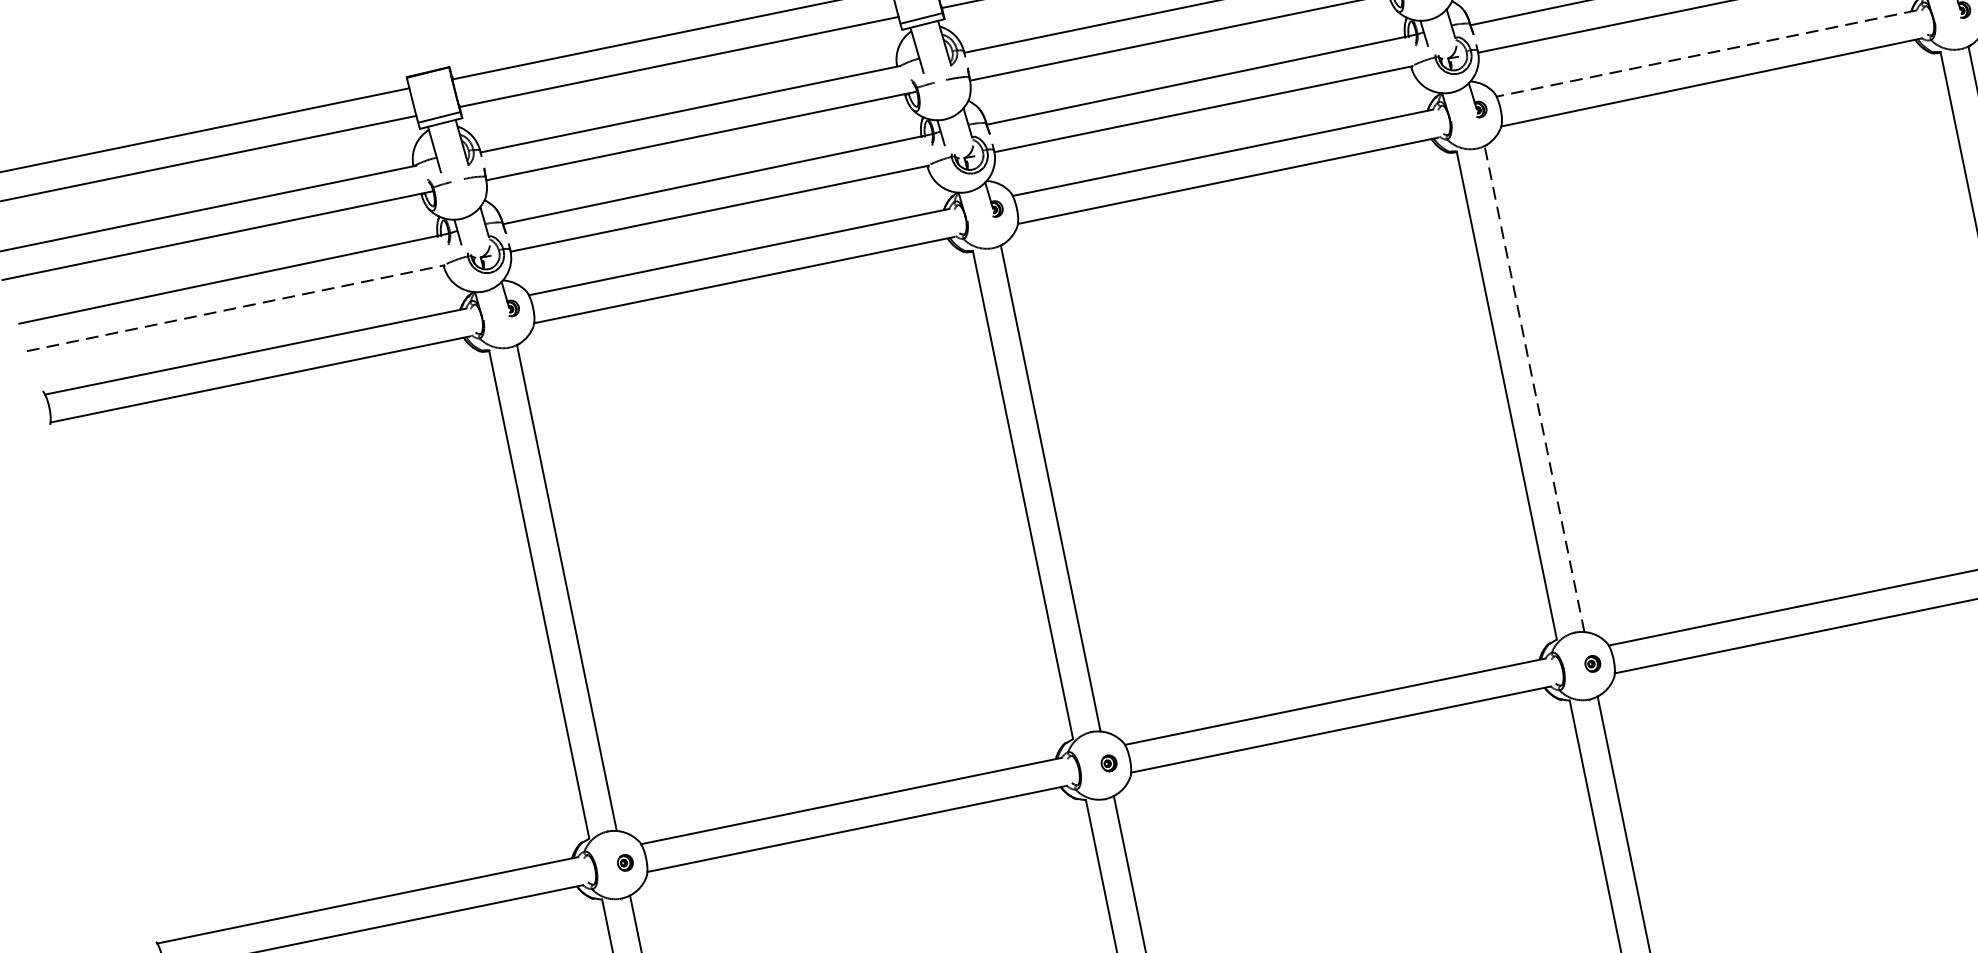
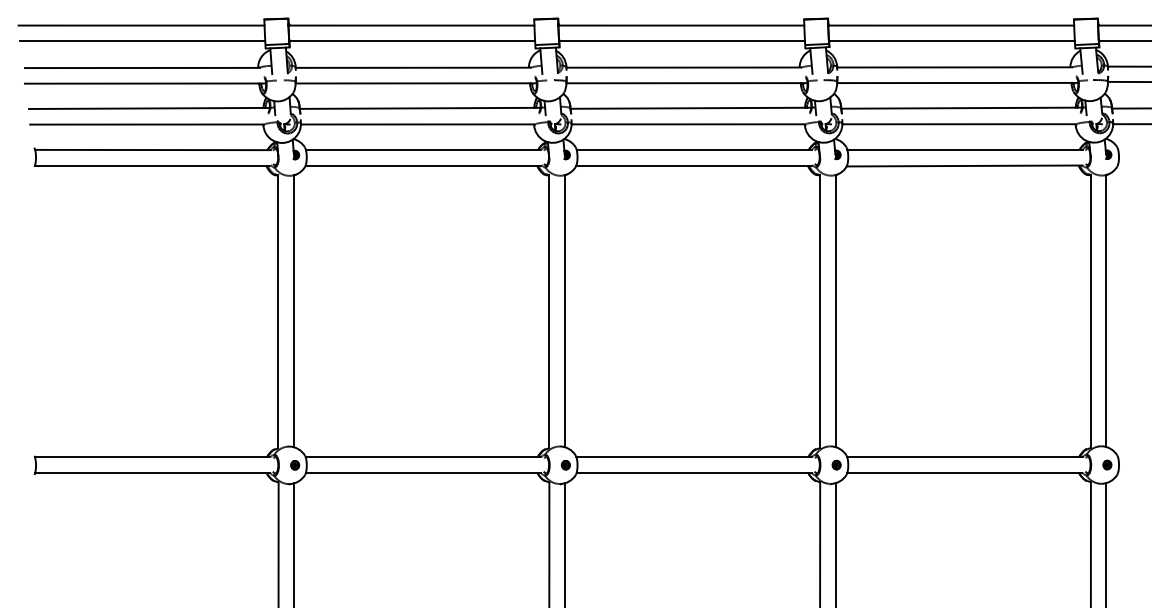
line: (1707, 52) -> (965, 149), dashed -> solid
line: (236, 307) -> (147, 124), dashed -> solid
line: (1534, 389) -> (835, 311), dashed -> solid

